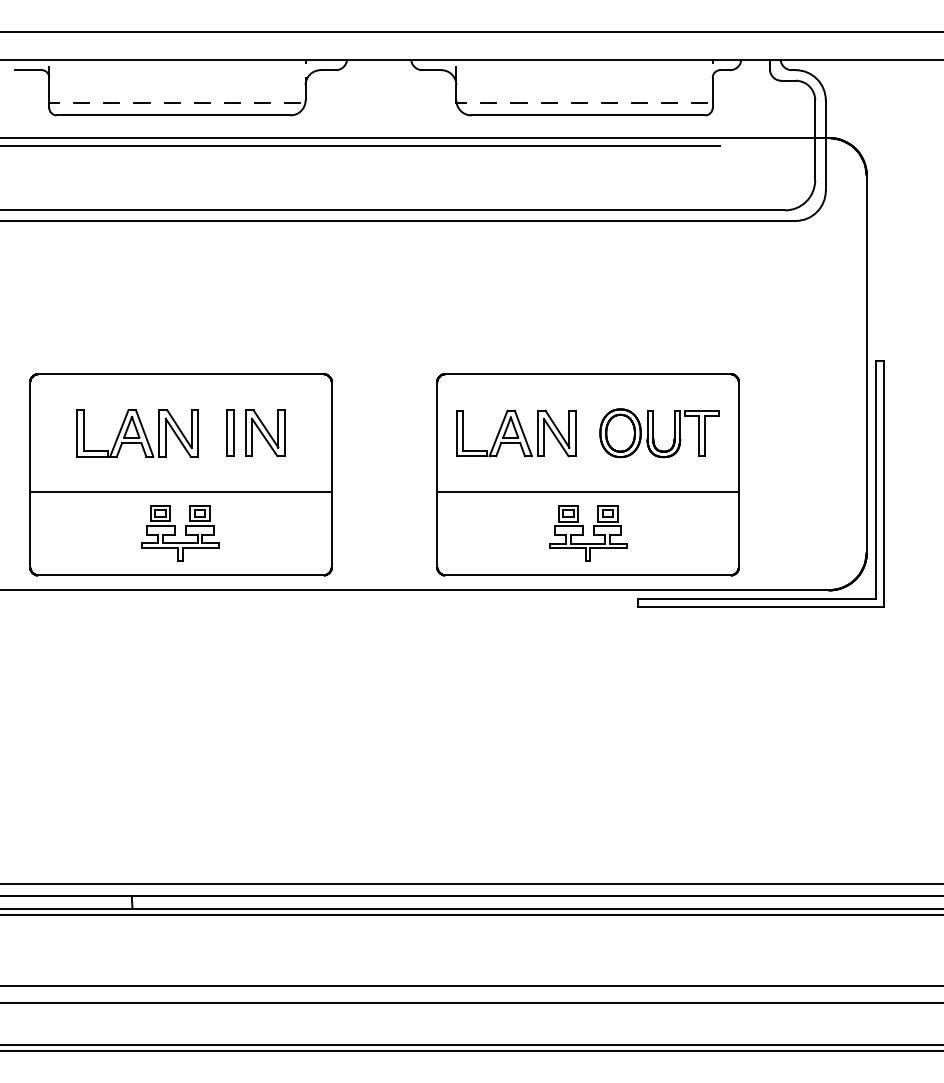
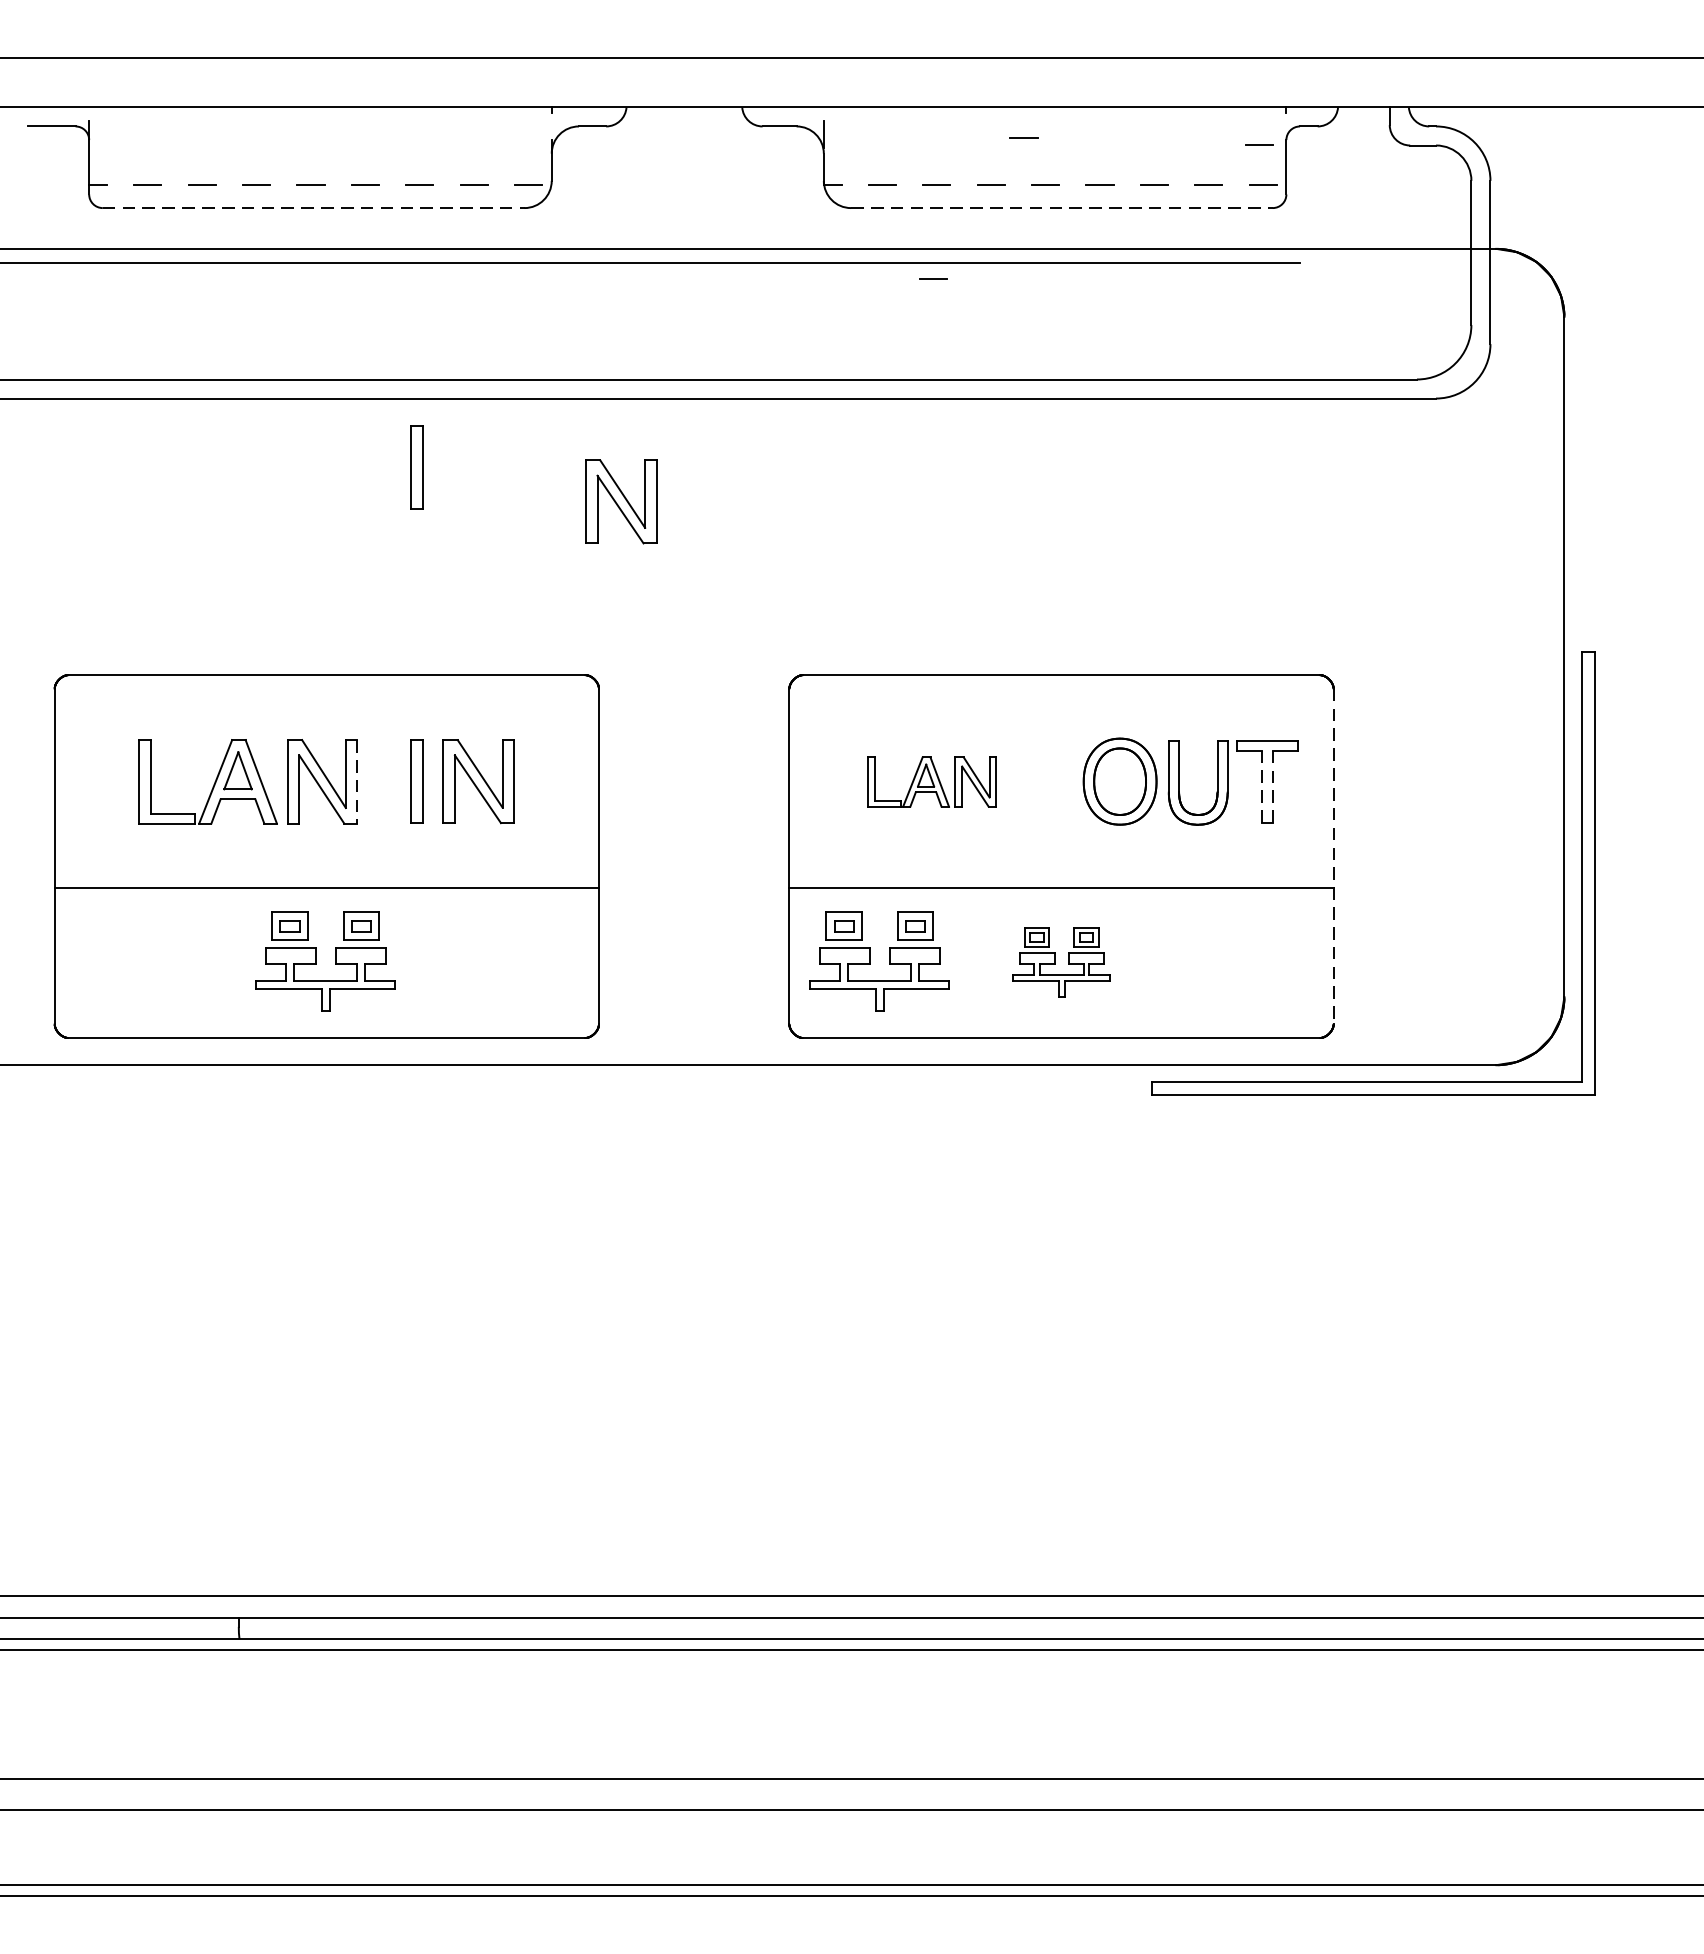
line: (567, 76) -> (1024, 137), added
line: (697, 80) -> (1258, 145), added
line: (173, 115) -> (313, 208), solid -> dashed
line: (588, 115) -> (1062, 208), solid -> dashed
line: (516, 154) -> (932, 278), added
part: (230, 258) -> (416, 466), added
part: (344, 278) -> (621, 502), added
line: (197, 433) -> (356, 782), solid -> dashed
part: (516, 433) -> (932, 782), size x0.6
line: (699, 435) -> (1262, 785), solid -> dashed
line: (705, 435) -> (1273, 785), solid -> dashed
line: (738, 474) -> (1332, 856), solid -> dashed
part: (487, 533) -> (879, 962), added
part: (588, 533) -> (1062, 962), size x0.7

